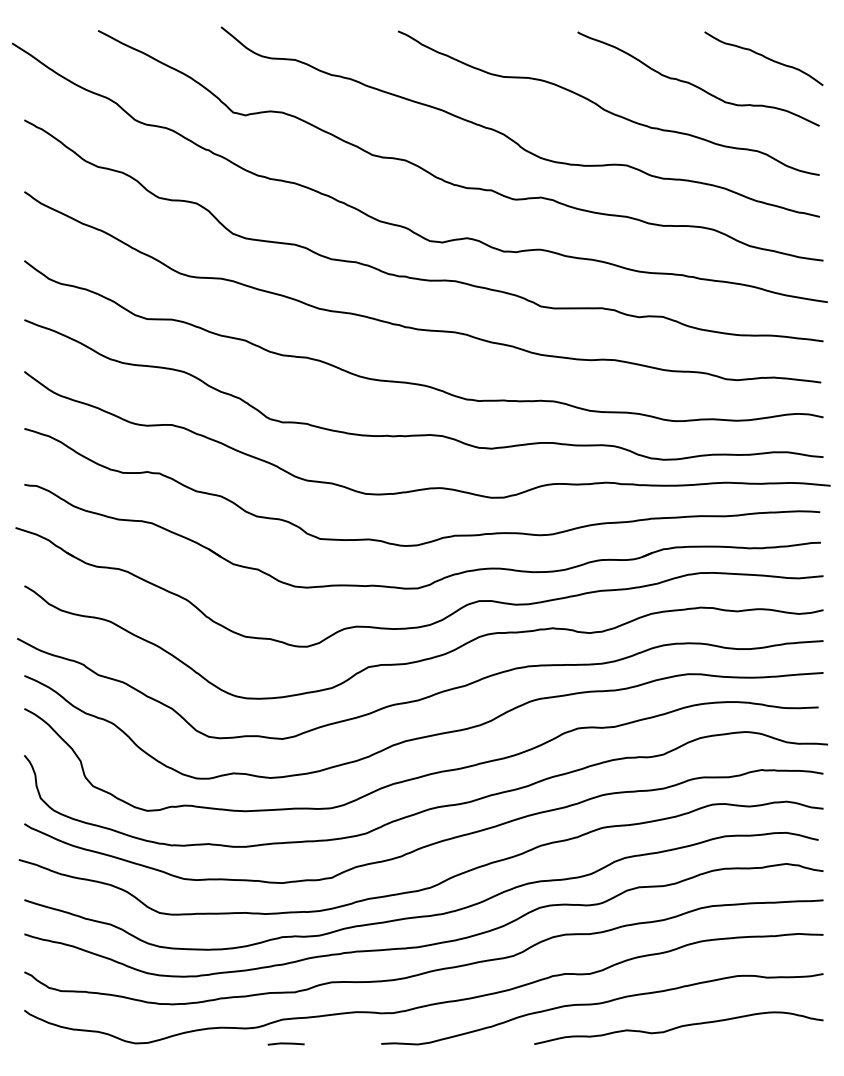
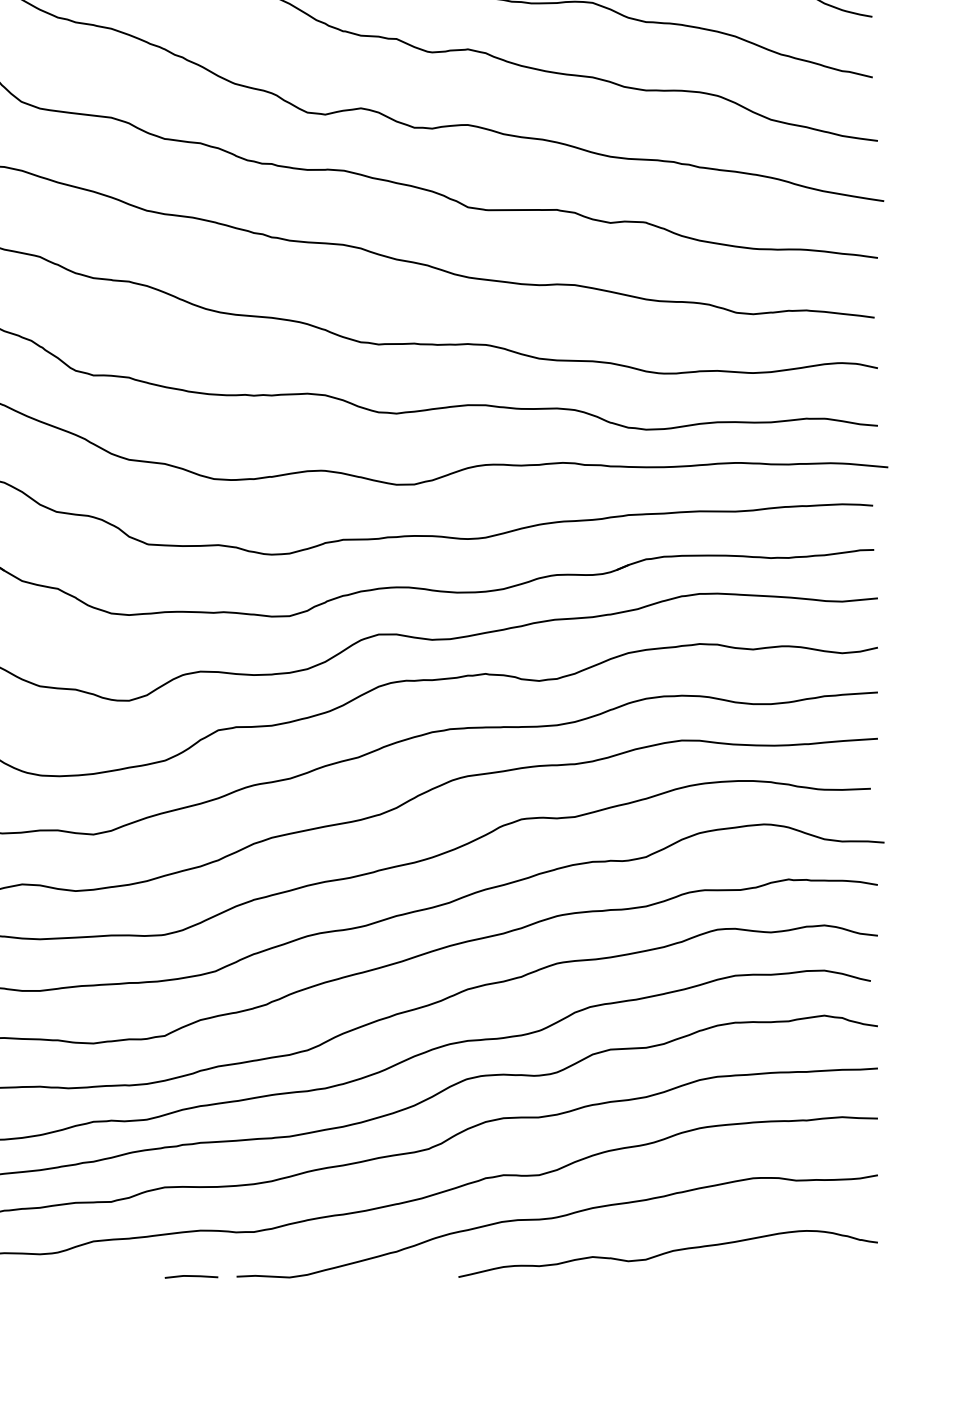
line: (285, 1043) -> (190, 1276), moved

